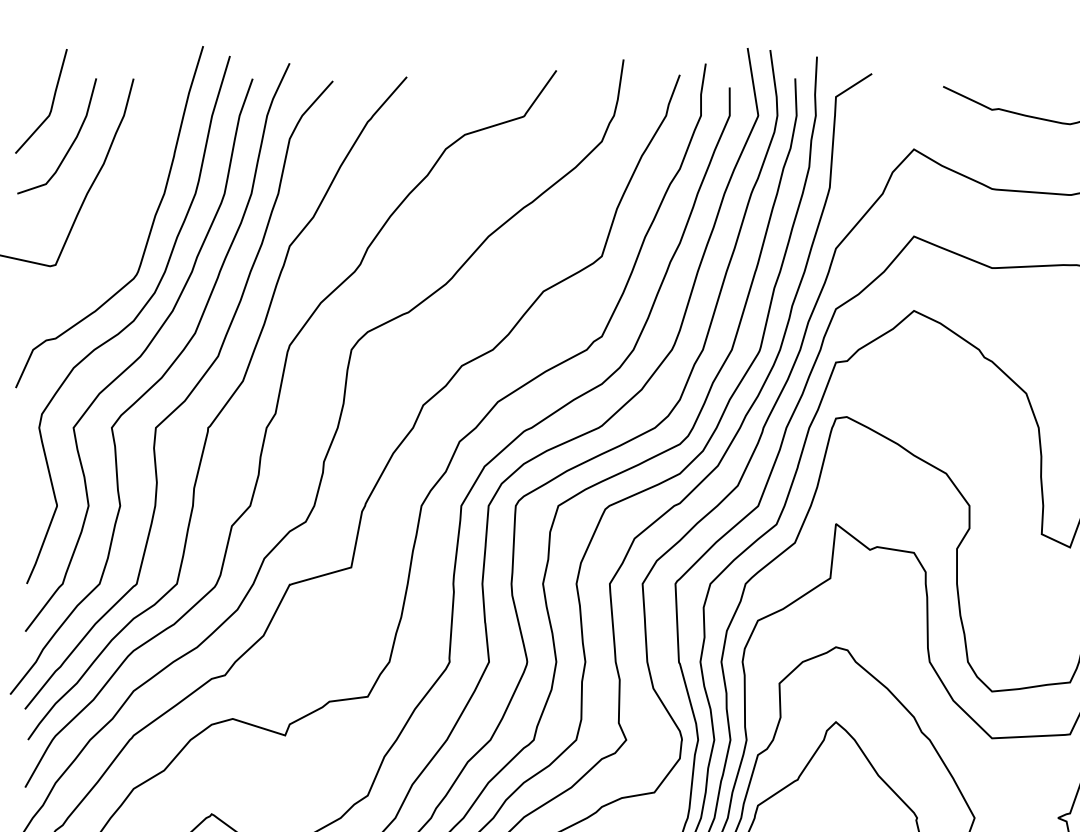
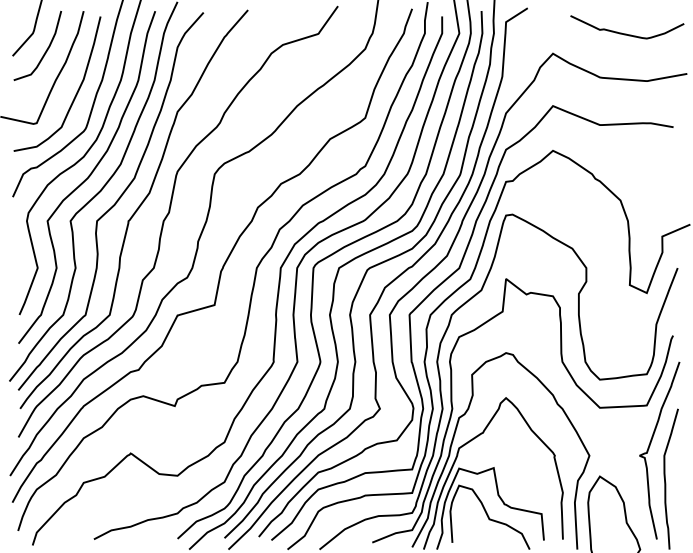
curve: (121, 213) -> (76, 92), added

